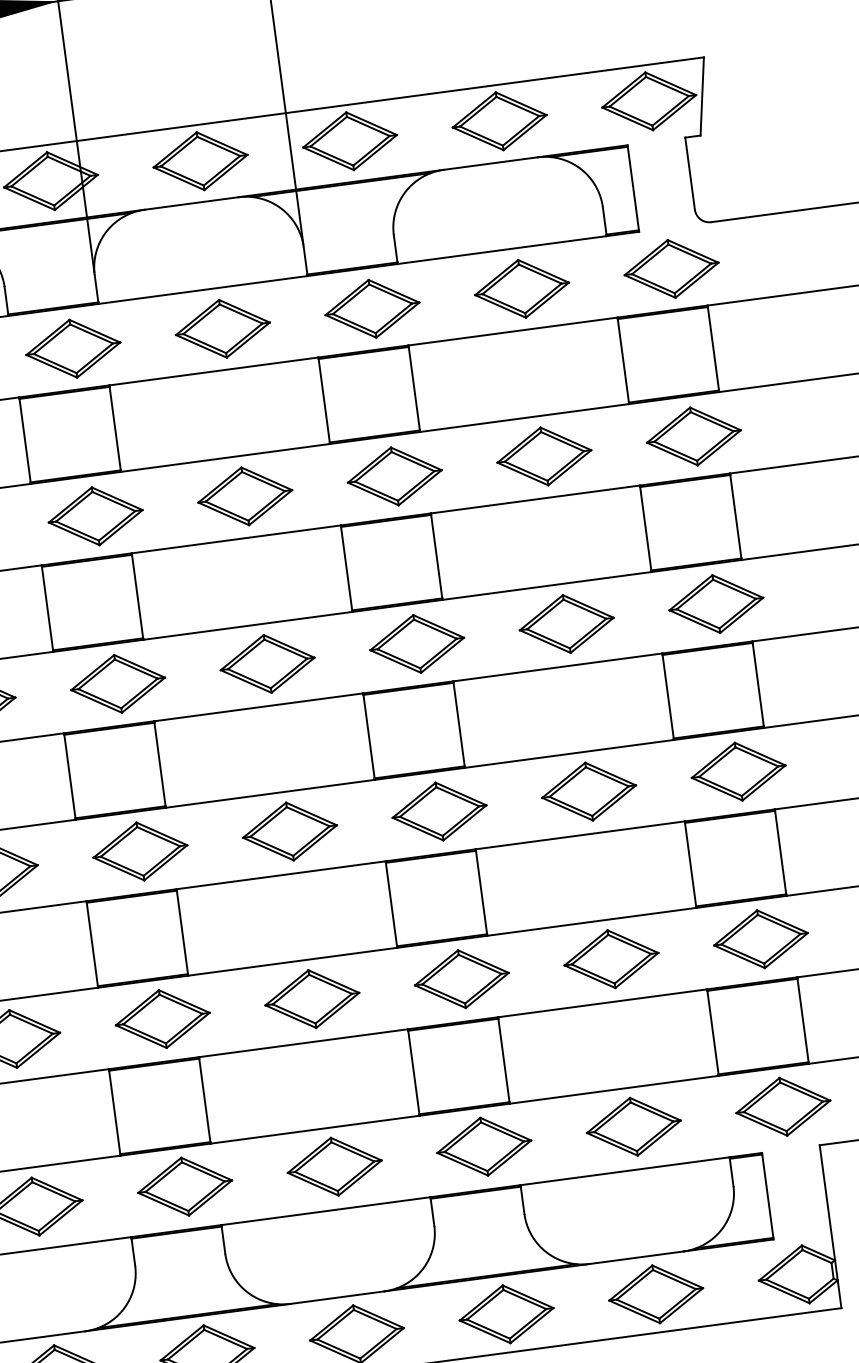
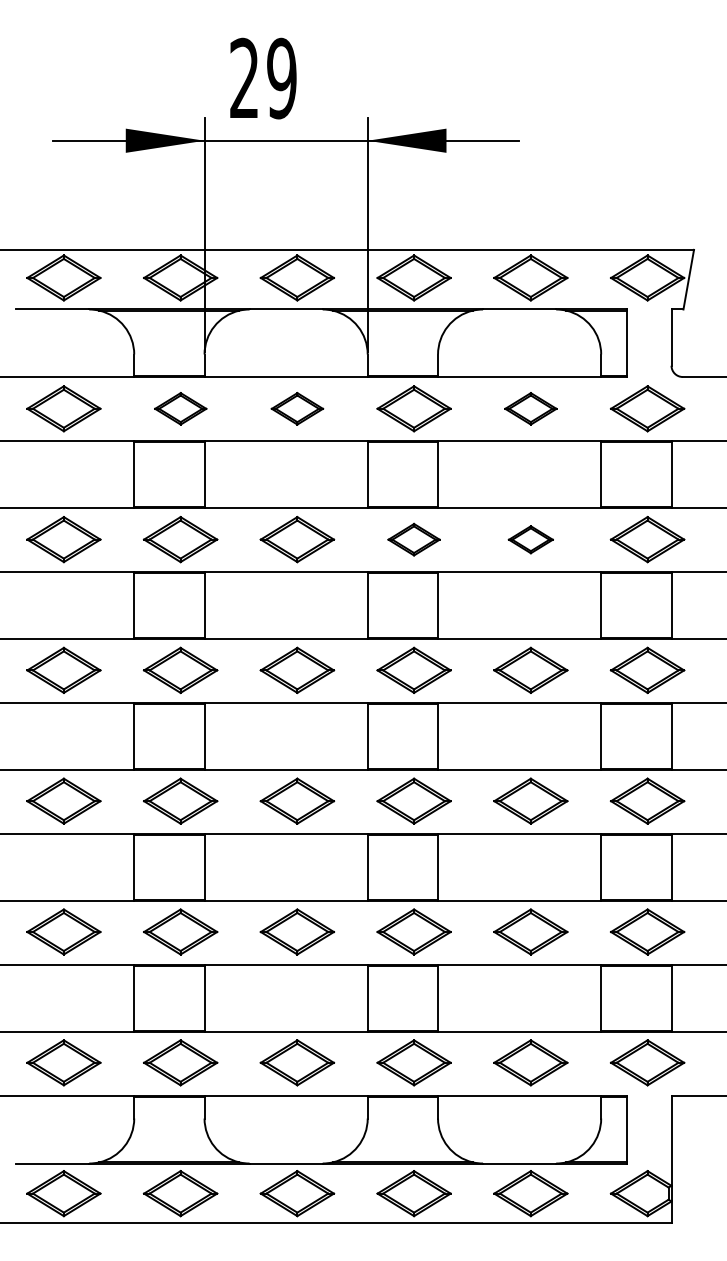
part: (521, 288) -> (530, 408), size x0.7
part: (223, 328) -> (297, 408), size x0.7
part: (73, 348) -> (180, 408), size x0.7
part: (543, 456) -> (530, 539), size x0.6
part: (394, 476) -> (413, 539), size x0.7

